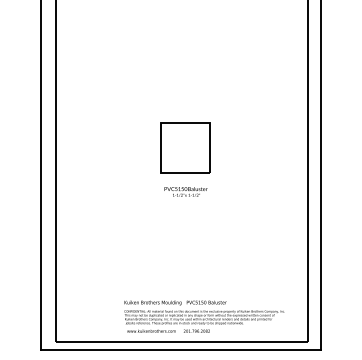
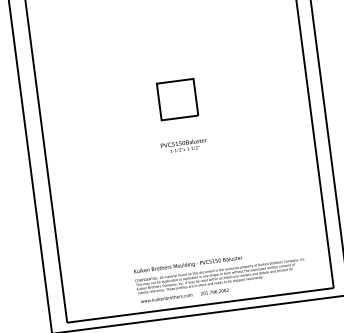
part: (185, 147) -> (177, 98), size x0.7

